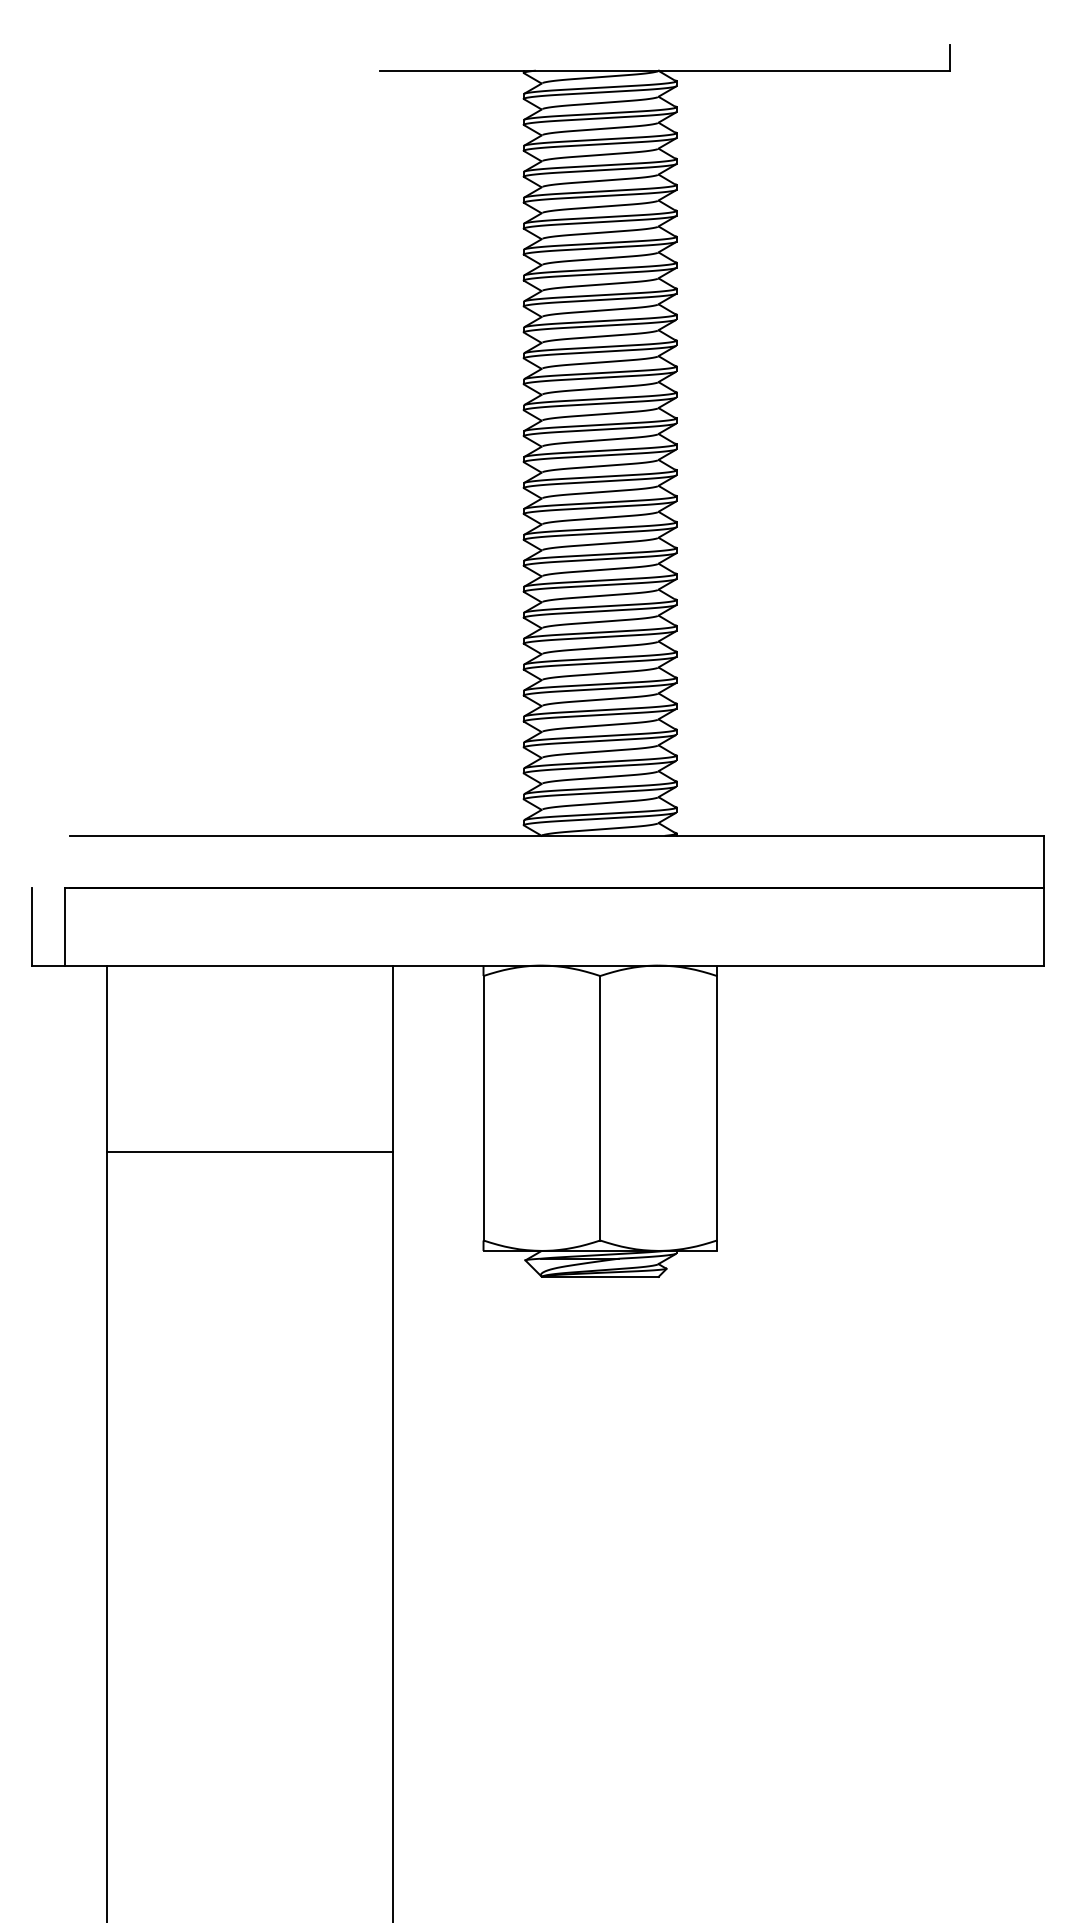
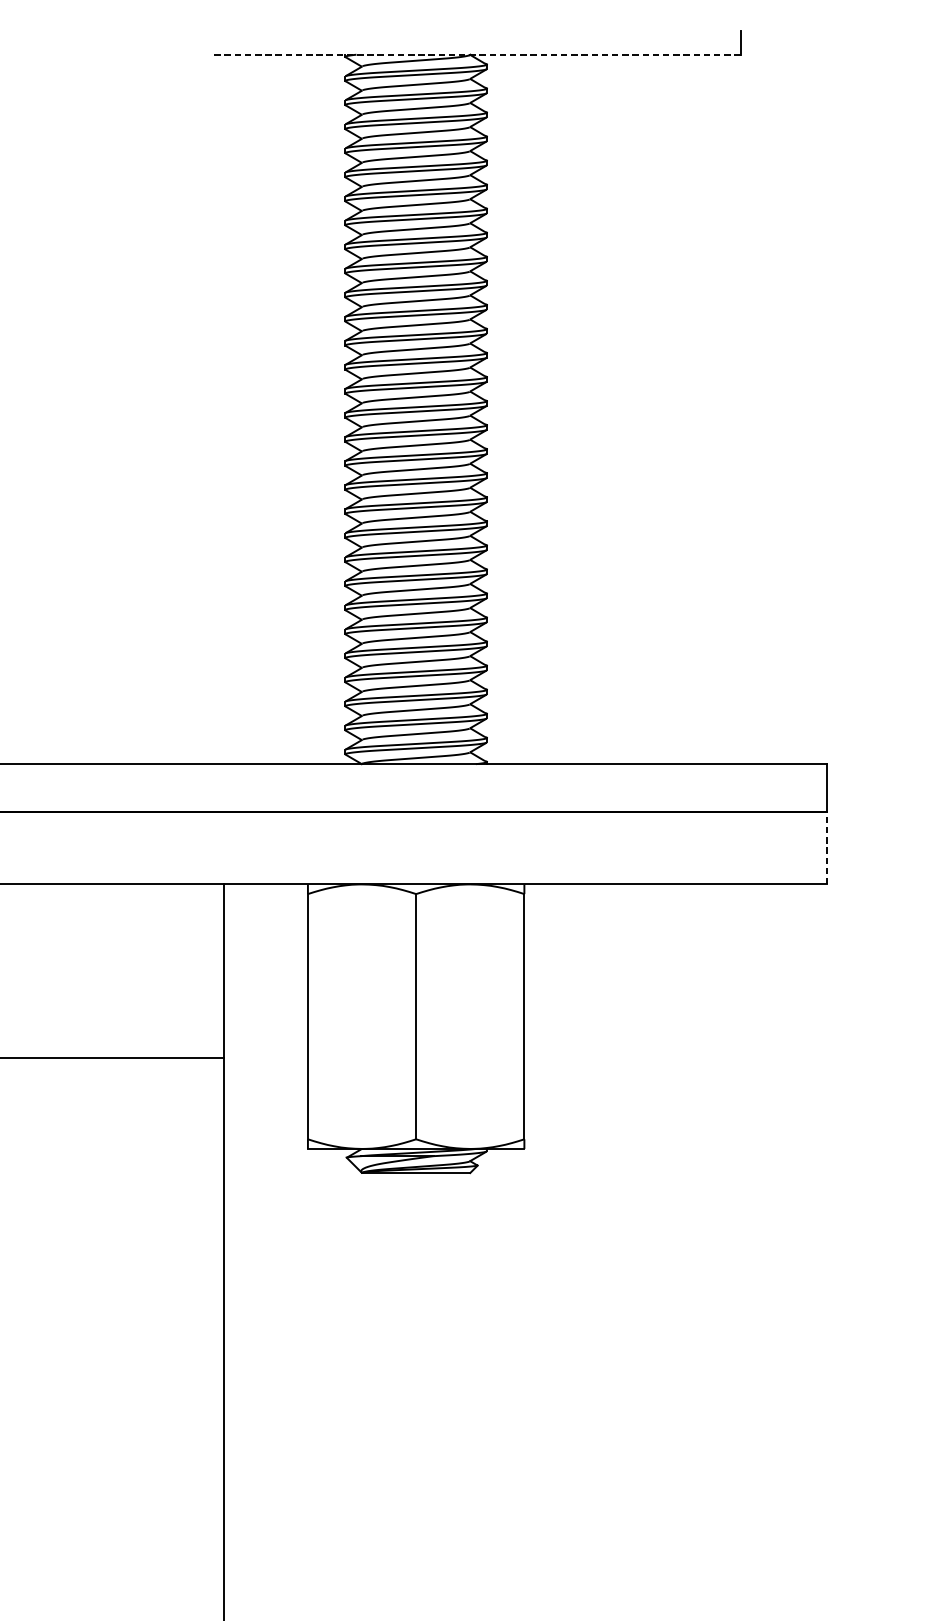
line: (664, 70) -> (475, 54), solid -> dashed
line: (1043, 926) -> (827, 848), solid -> dashed

